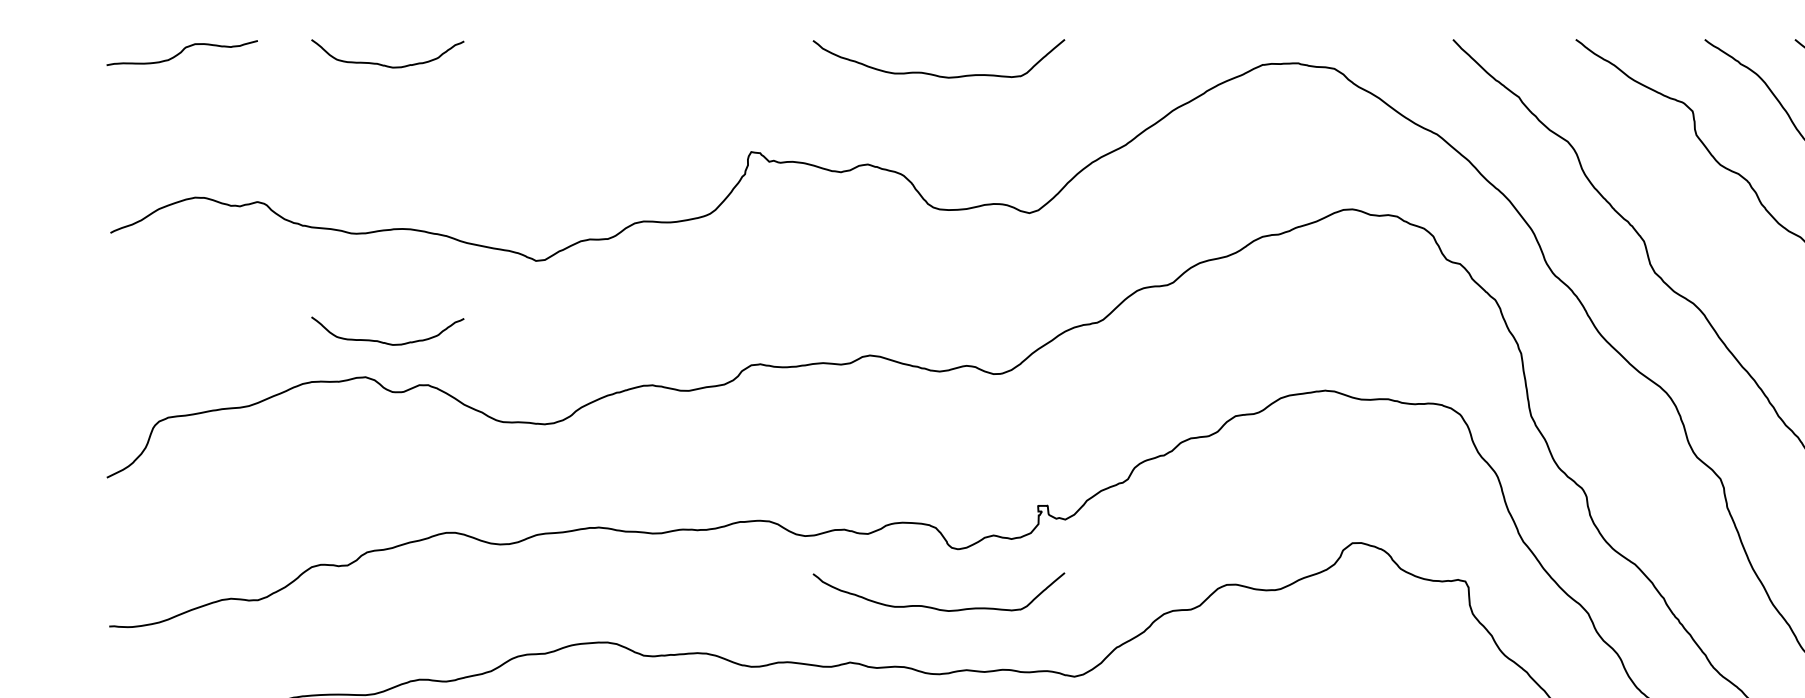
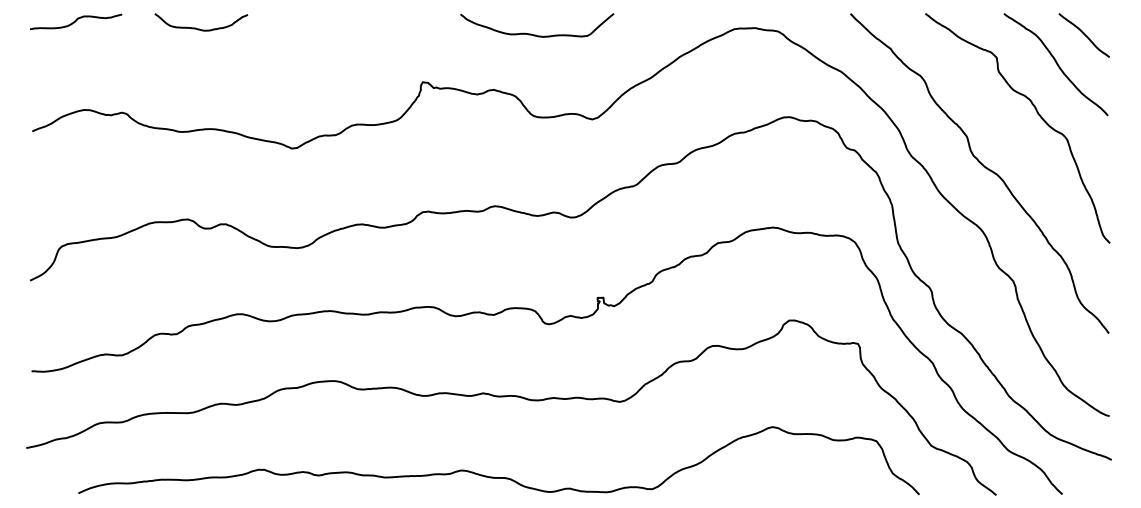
curve: (384, 341) -> (199, 197), removed
curve: (936, 607) -> (535, 359), removed

